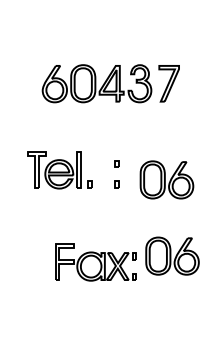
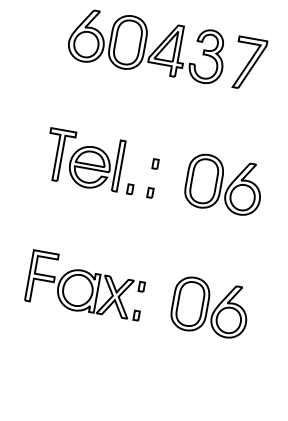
part: (59, 170) -> (91, 161), moved
part: (166, 179) -> (223, 184), moved
part: (95, 262) -> (85, 285), moved

